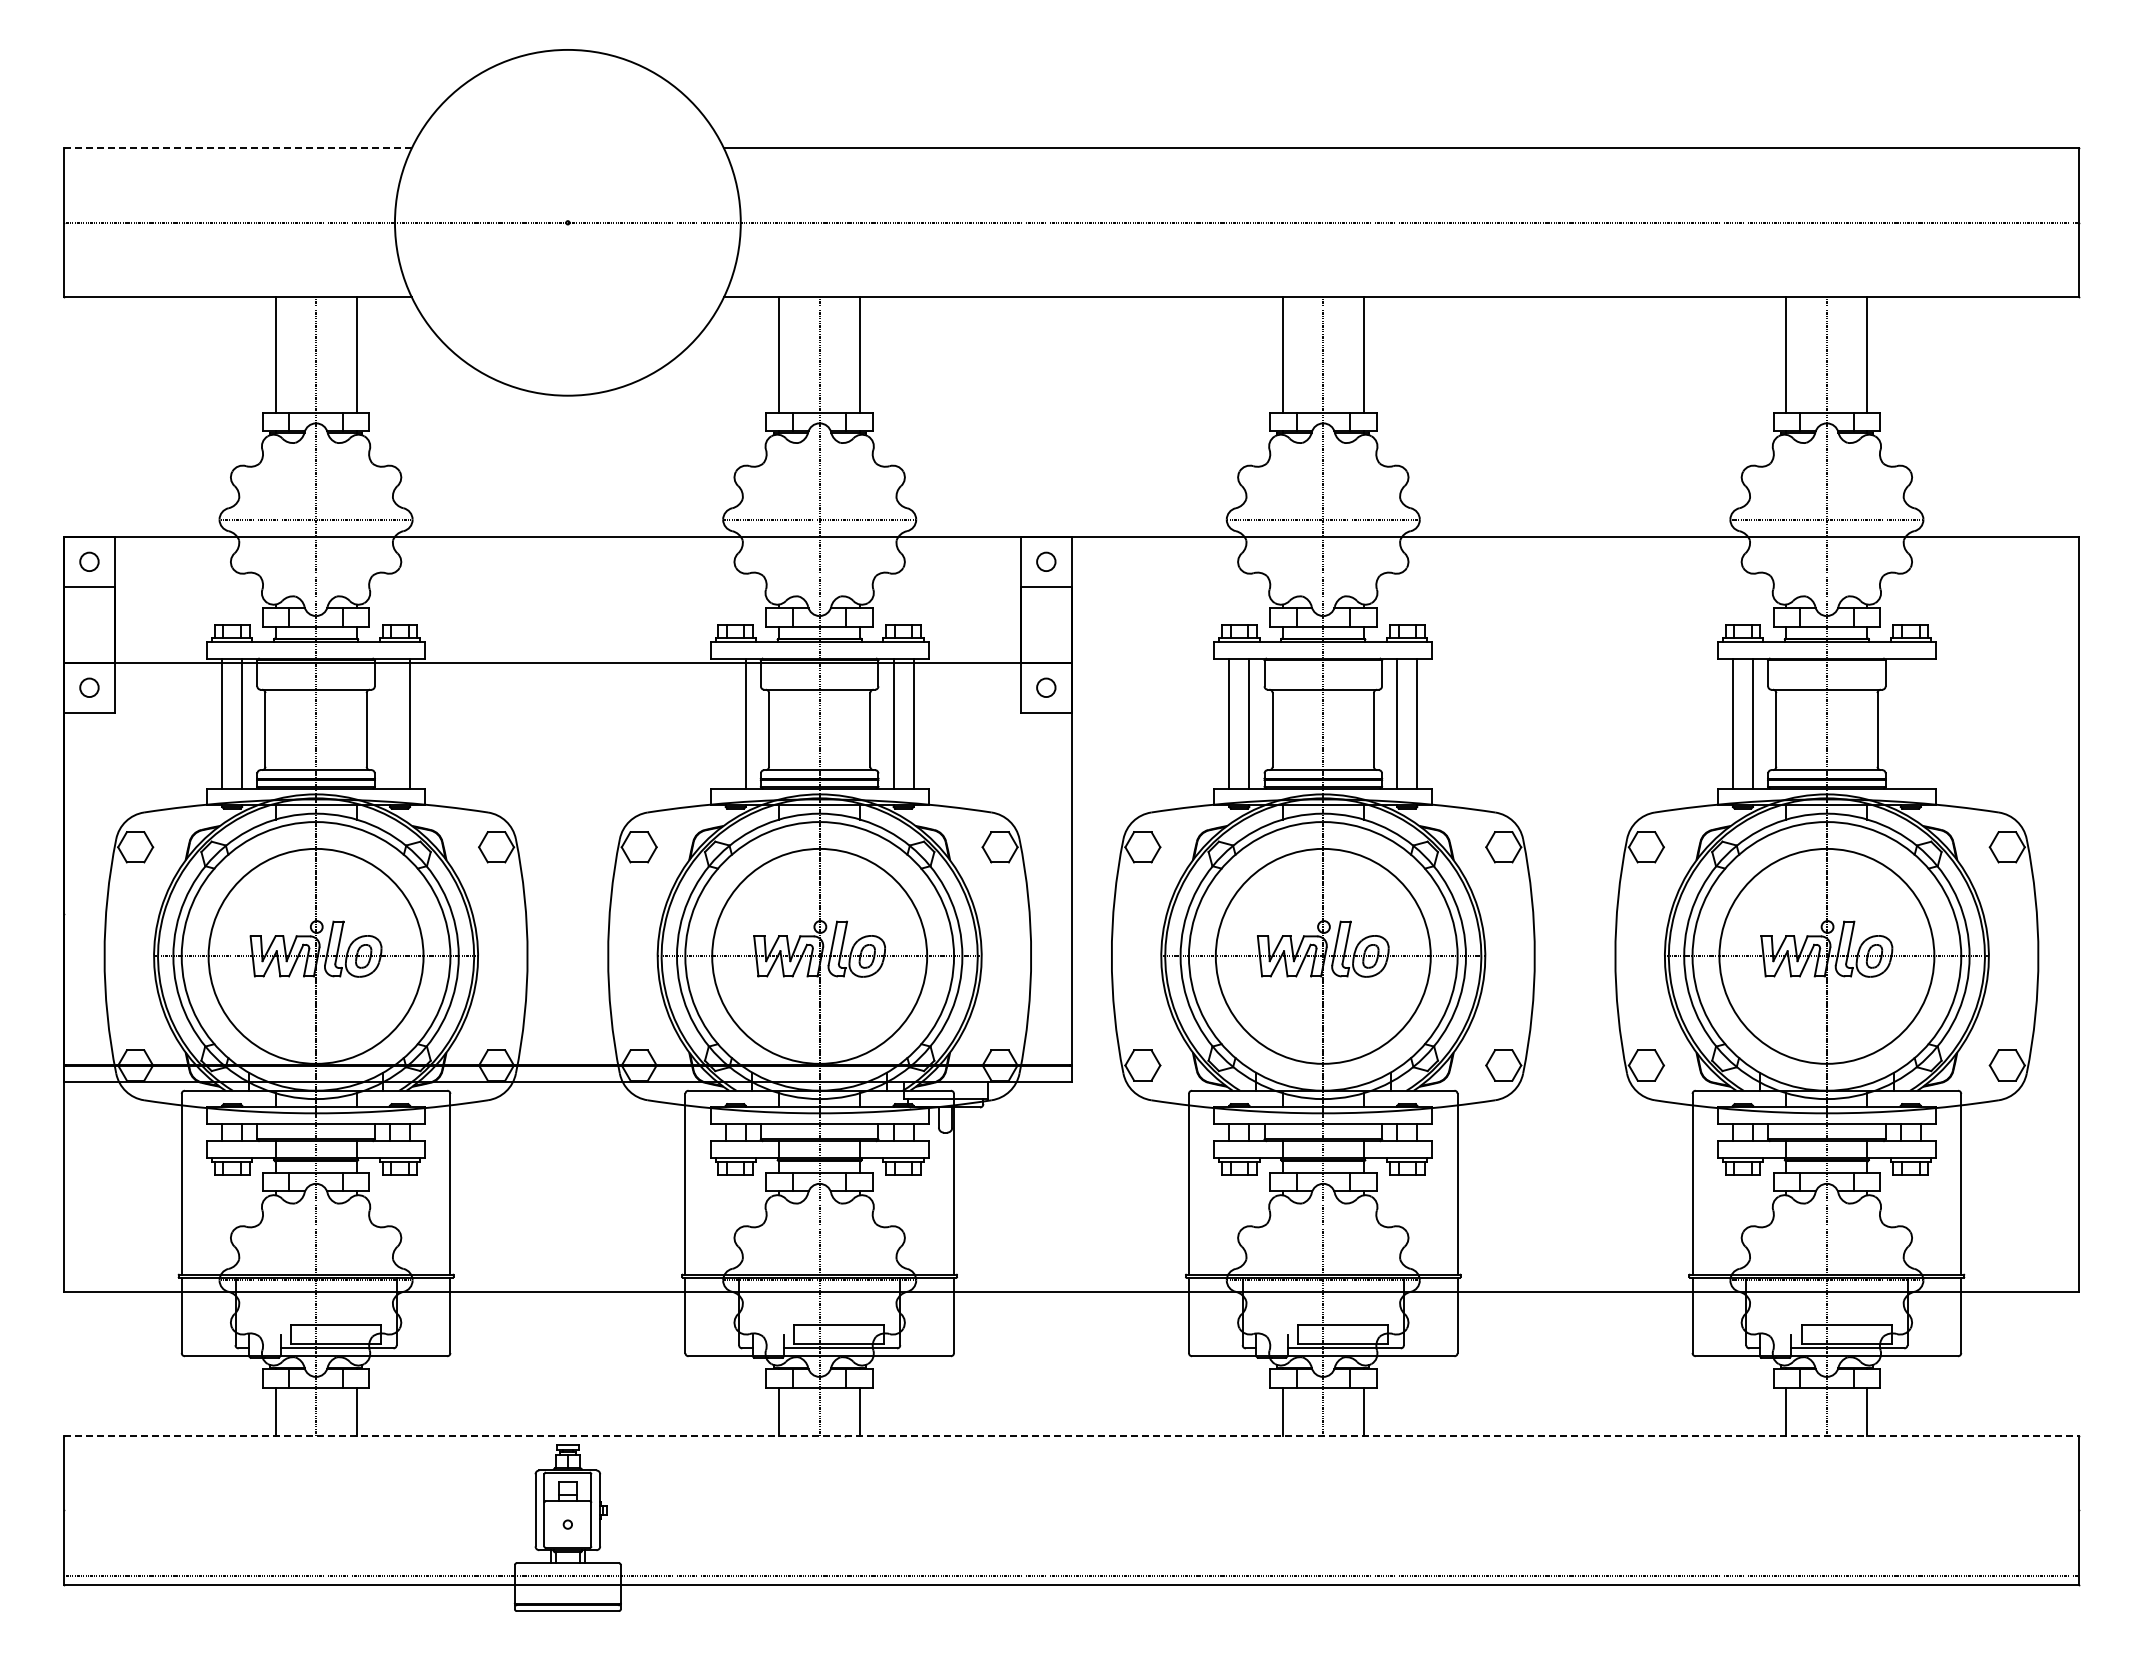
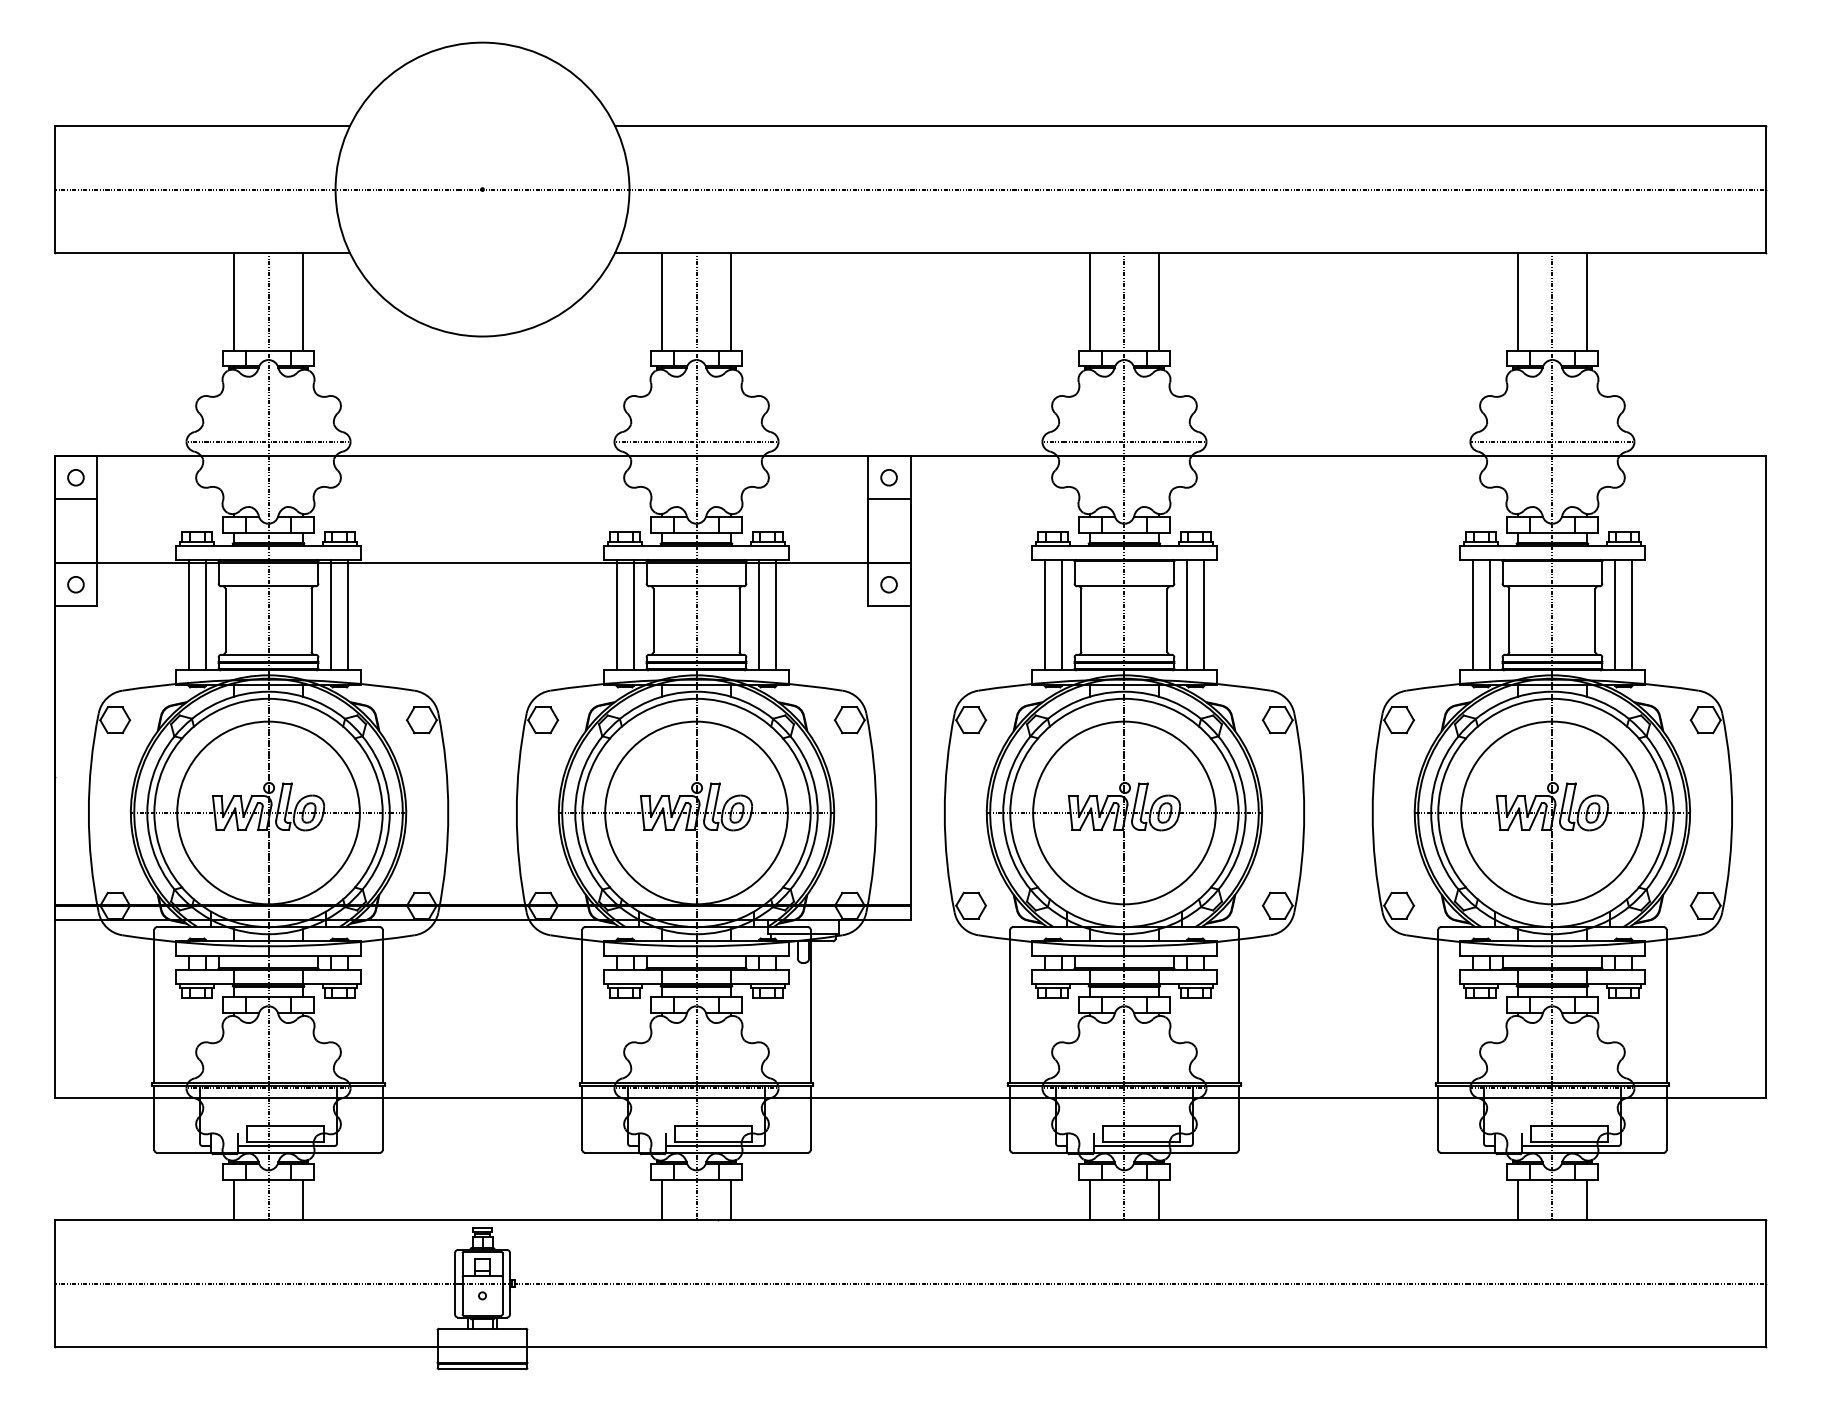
line: (238, 148) -> (202, 126), dashed -> solid
line: (389, 723) -> (330, 615), added
line: (725, 723) -> (616, 615), added
line: (1900, 723) -> (1614, 615), added
line: (1920, 723) -> (1631, 615), added
line: (1071, 1435) -> (910, 1220), dashed -> solid
line: (1071, 1576) -> (910, 1283), moved

